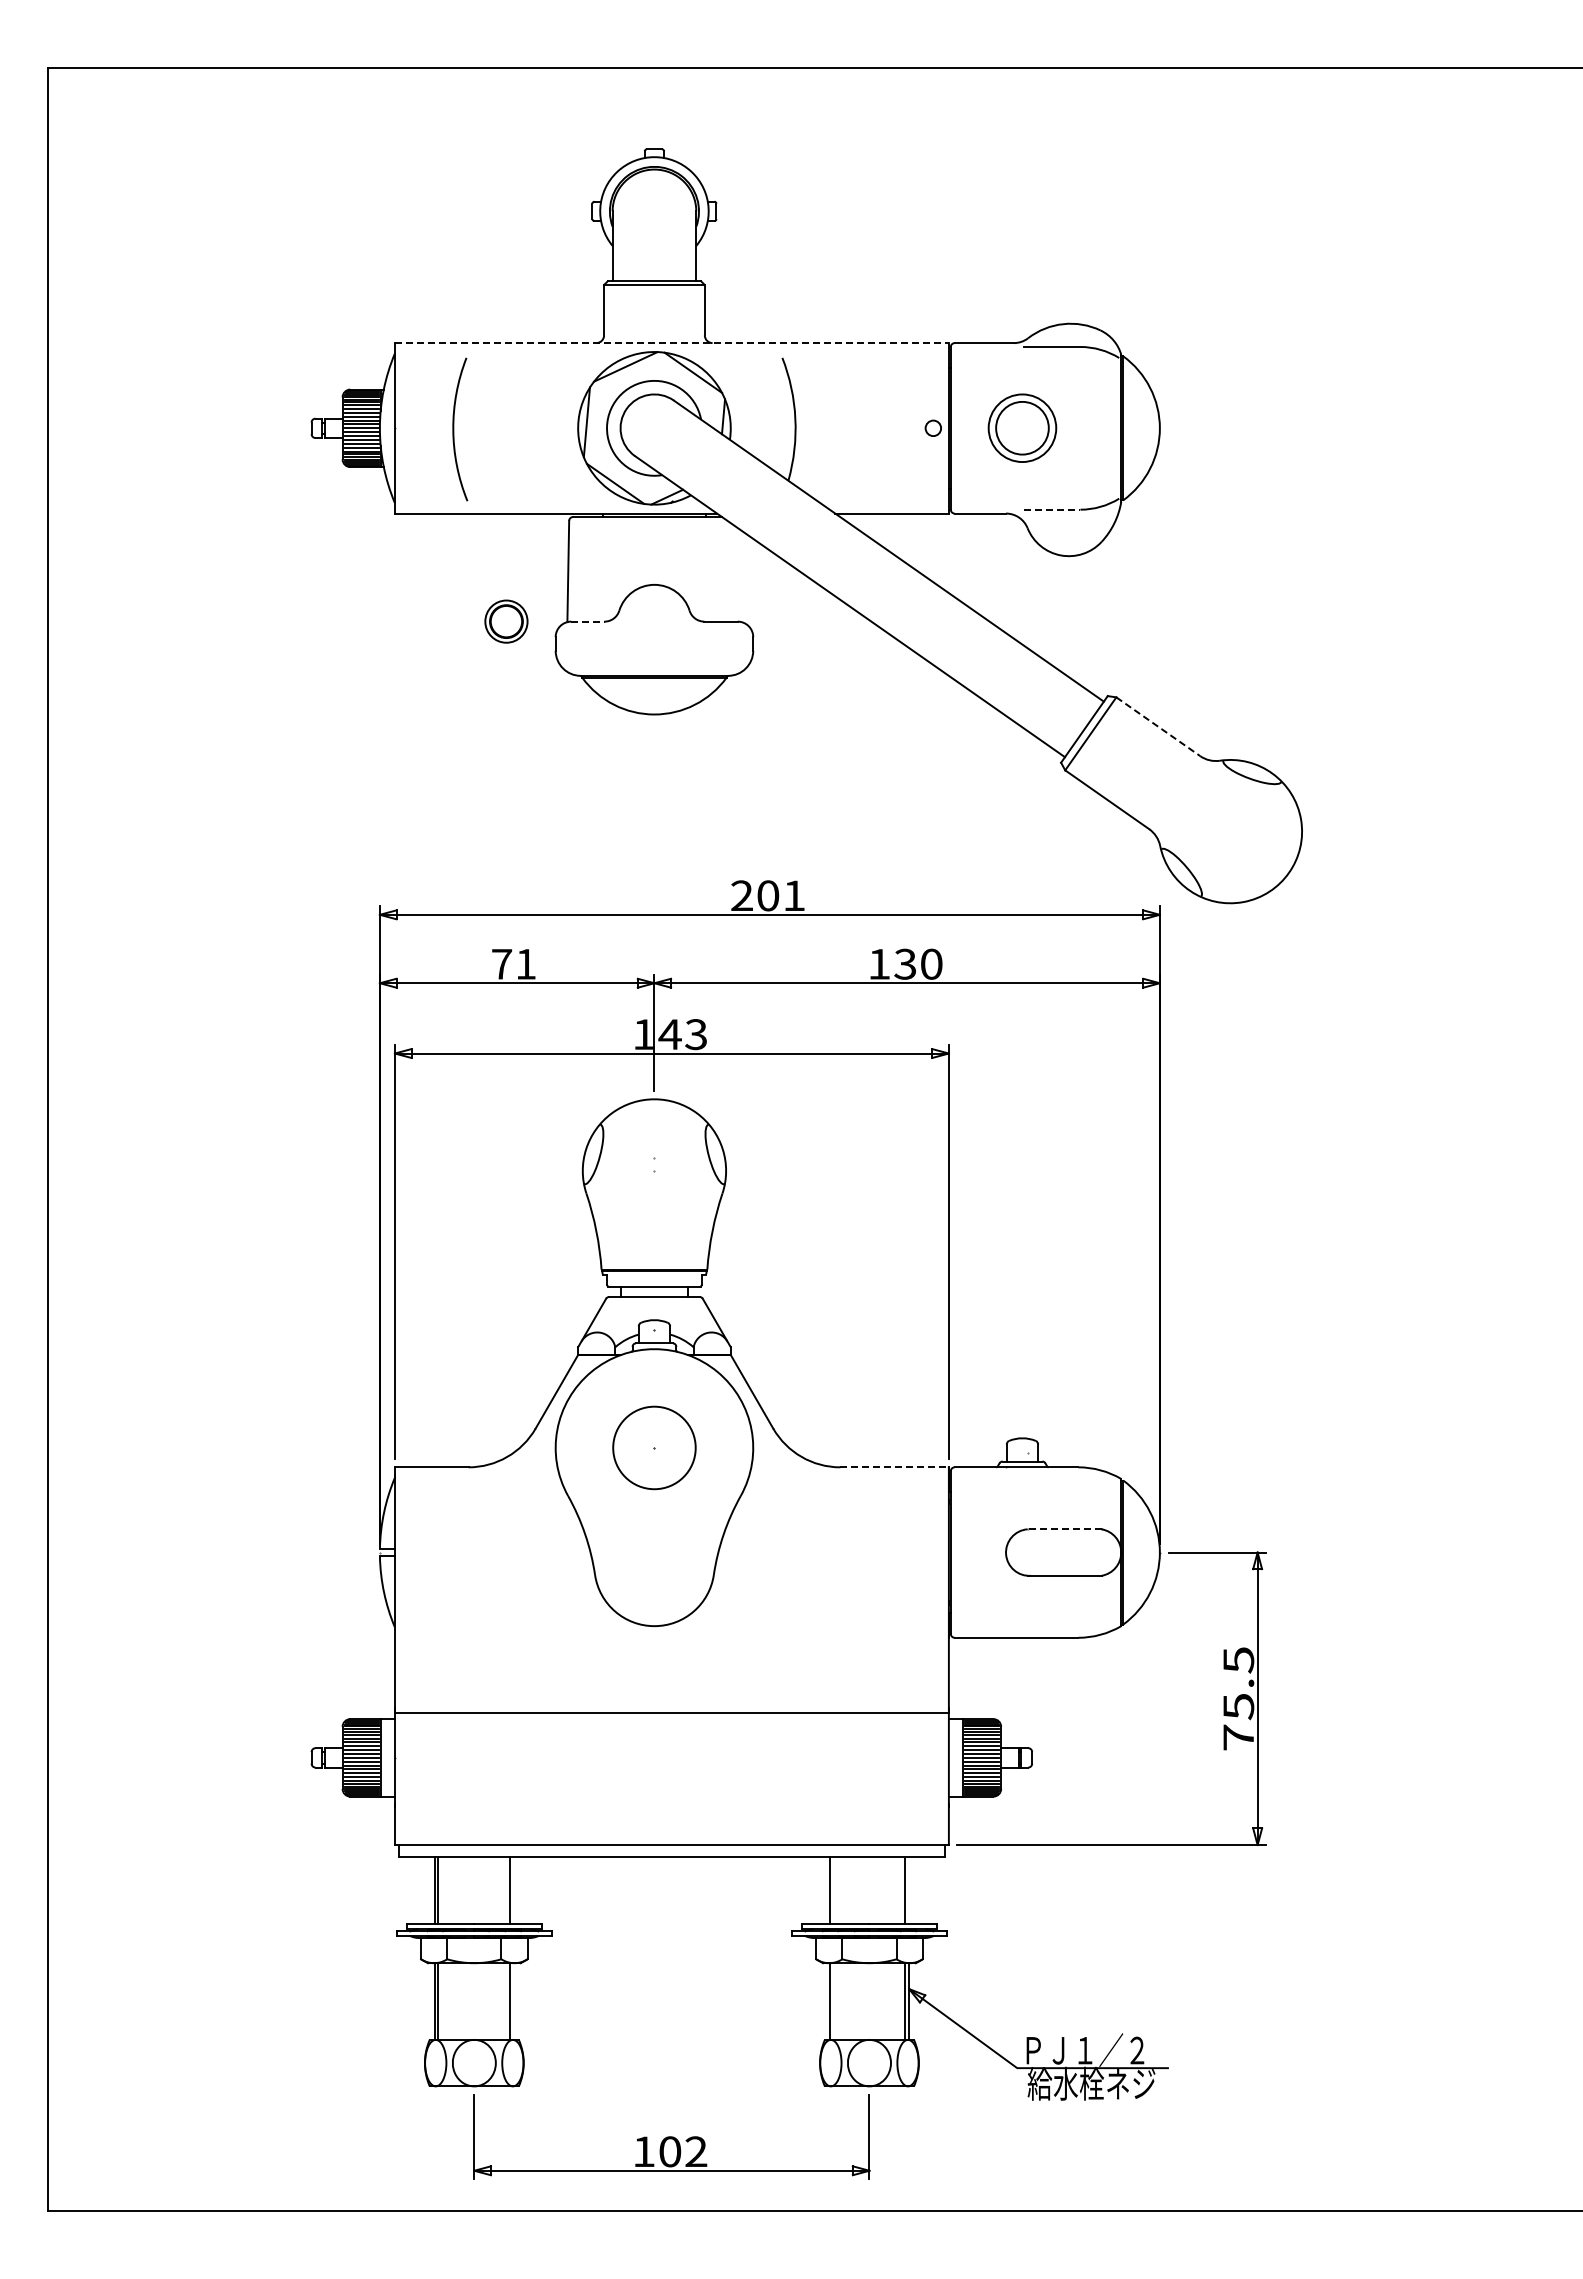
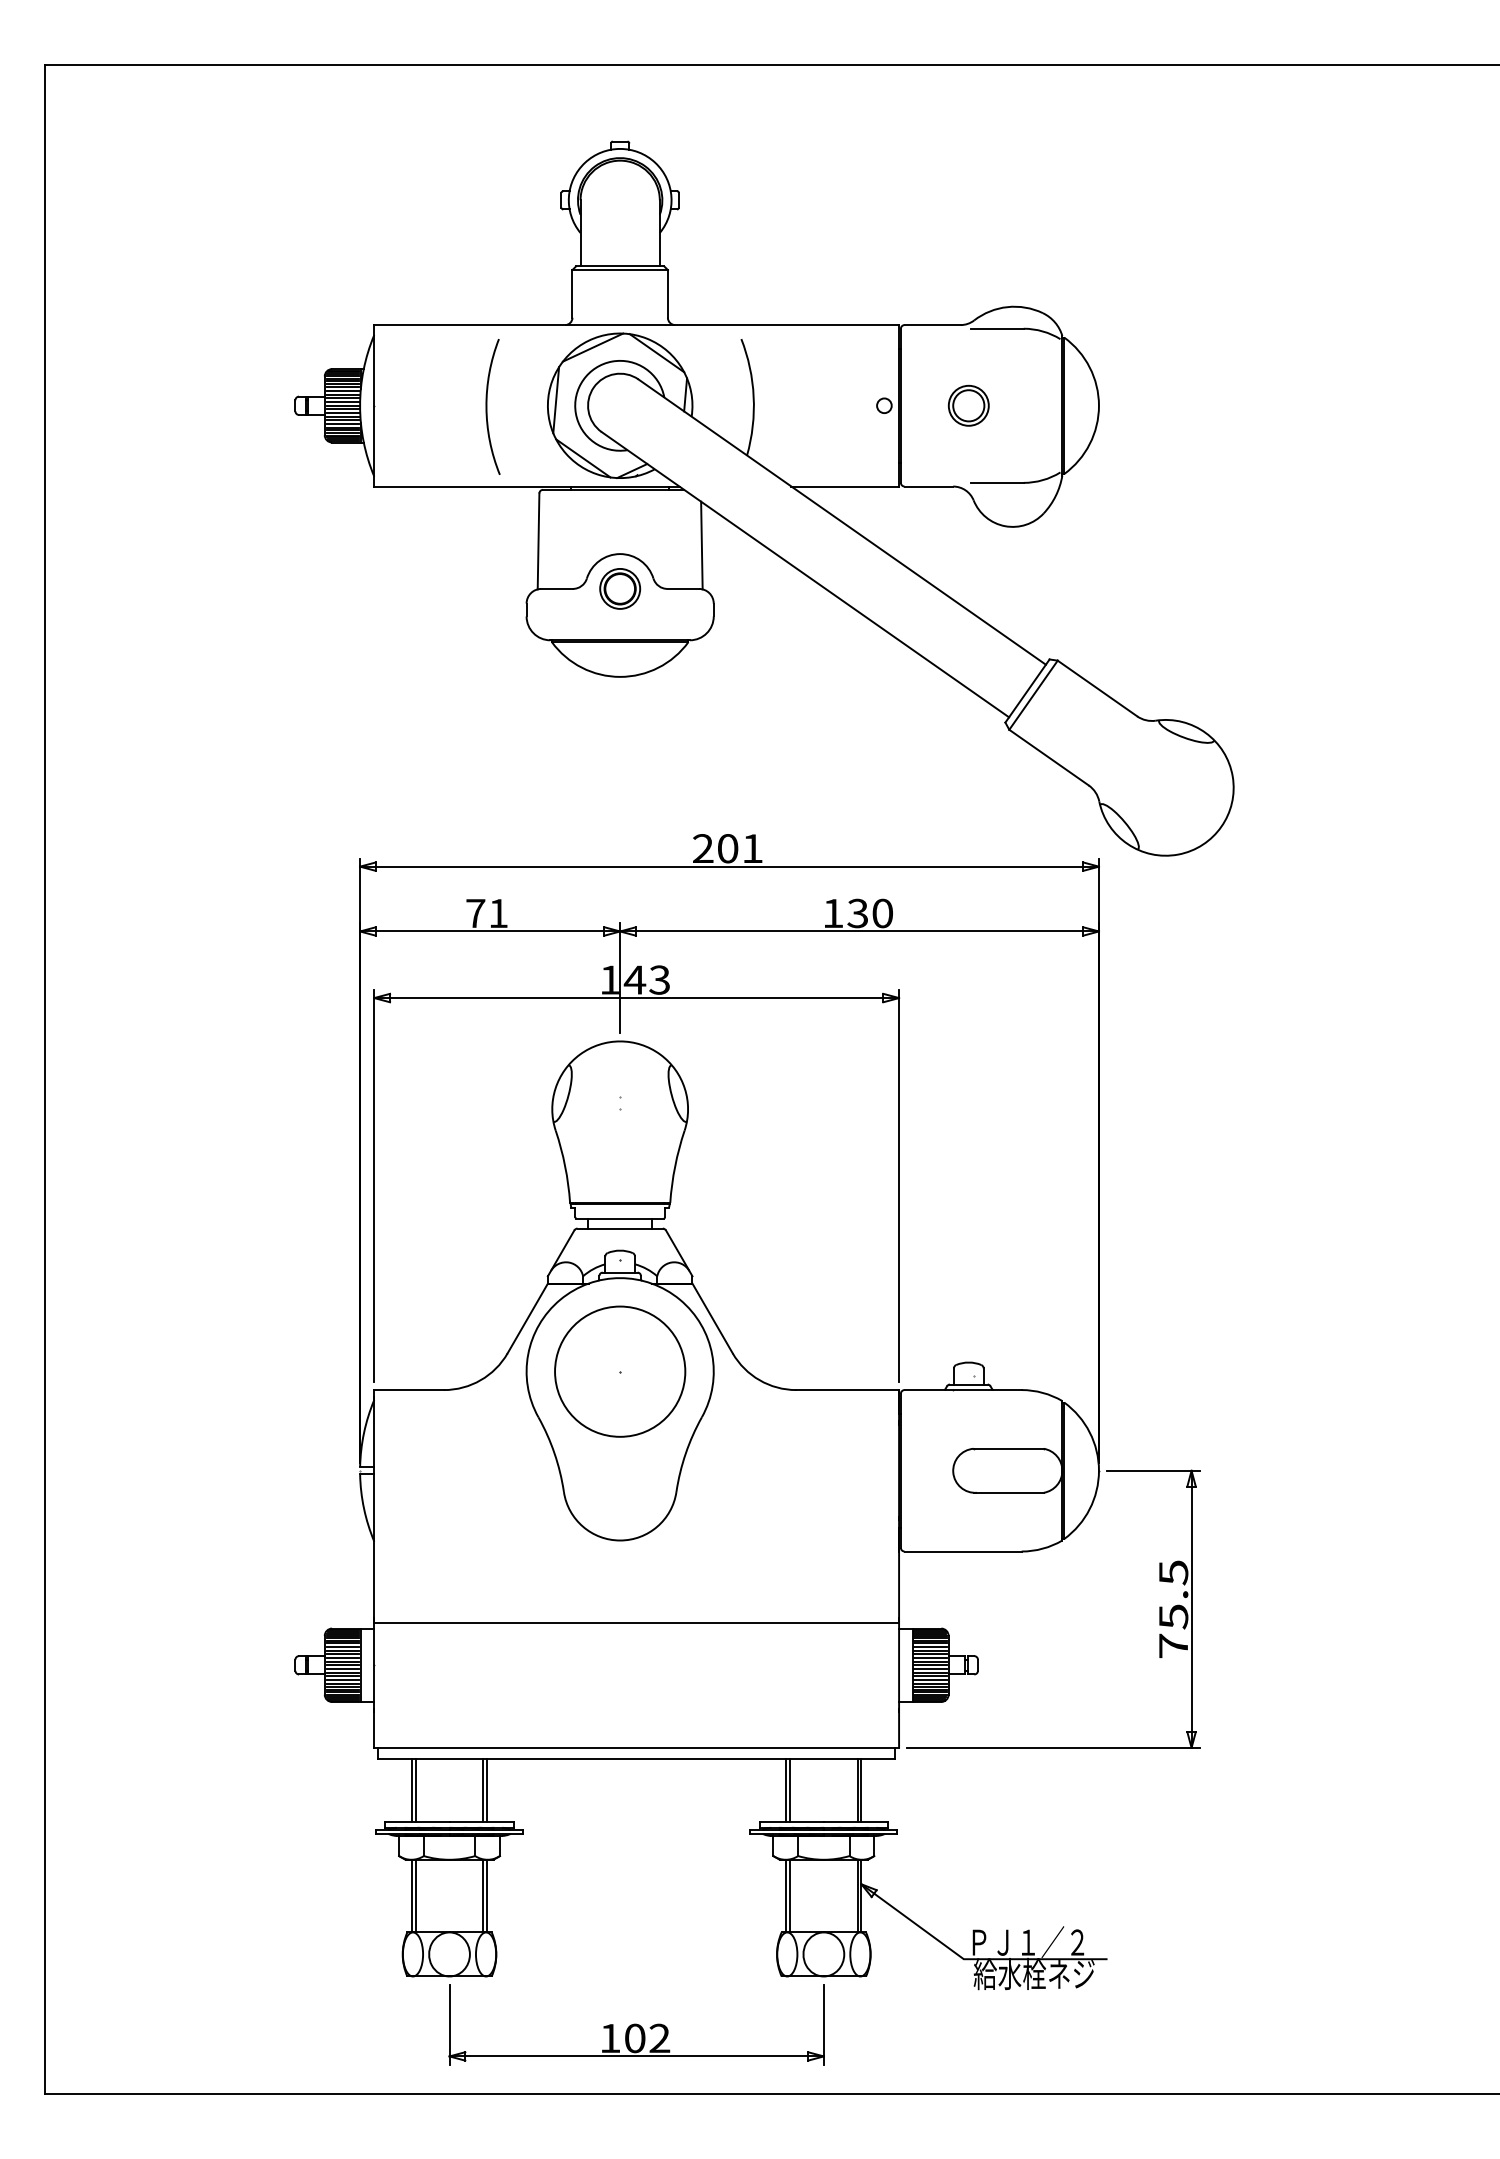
line: (671, 343) -> (636, 325), dashed -> solid
part: (1022, 428) -> (968, 405), size x0.62
arc: (454, 429) -> (487, 406), moved
line: (1052, 509) -> (997, 482), dashed -> solid
line: (740, 575) -> (701, 545), added
part: (506, 621) -> (620, 588), moved
line: (587, 621) -> (556, 588), dashed -> solid
line: (1158, 727) -> (1097, 689), dashed -> solid
circle: (654, 1447) -> (620, 1371), size x1.67
line: (895, 1467) -> (848, 1390), dashed -> solid
line: (1064, 1529) -> (1008, 1448), dashed -> solid
line: (514, 1889) -> (487, 1789), added
line: (833, 1889) -> (789, 1789), added
line: (909, 1889) -> (861, 1789), added
line: (514, 2001) -> (487, 1896), added
line: (833, 2001) -> (789, 1896), added

